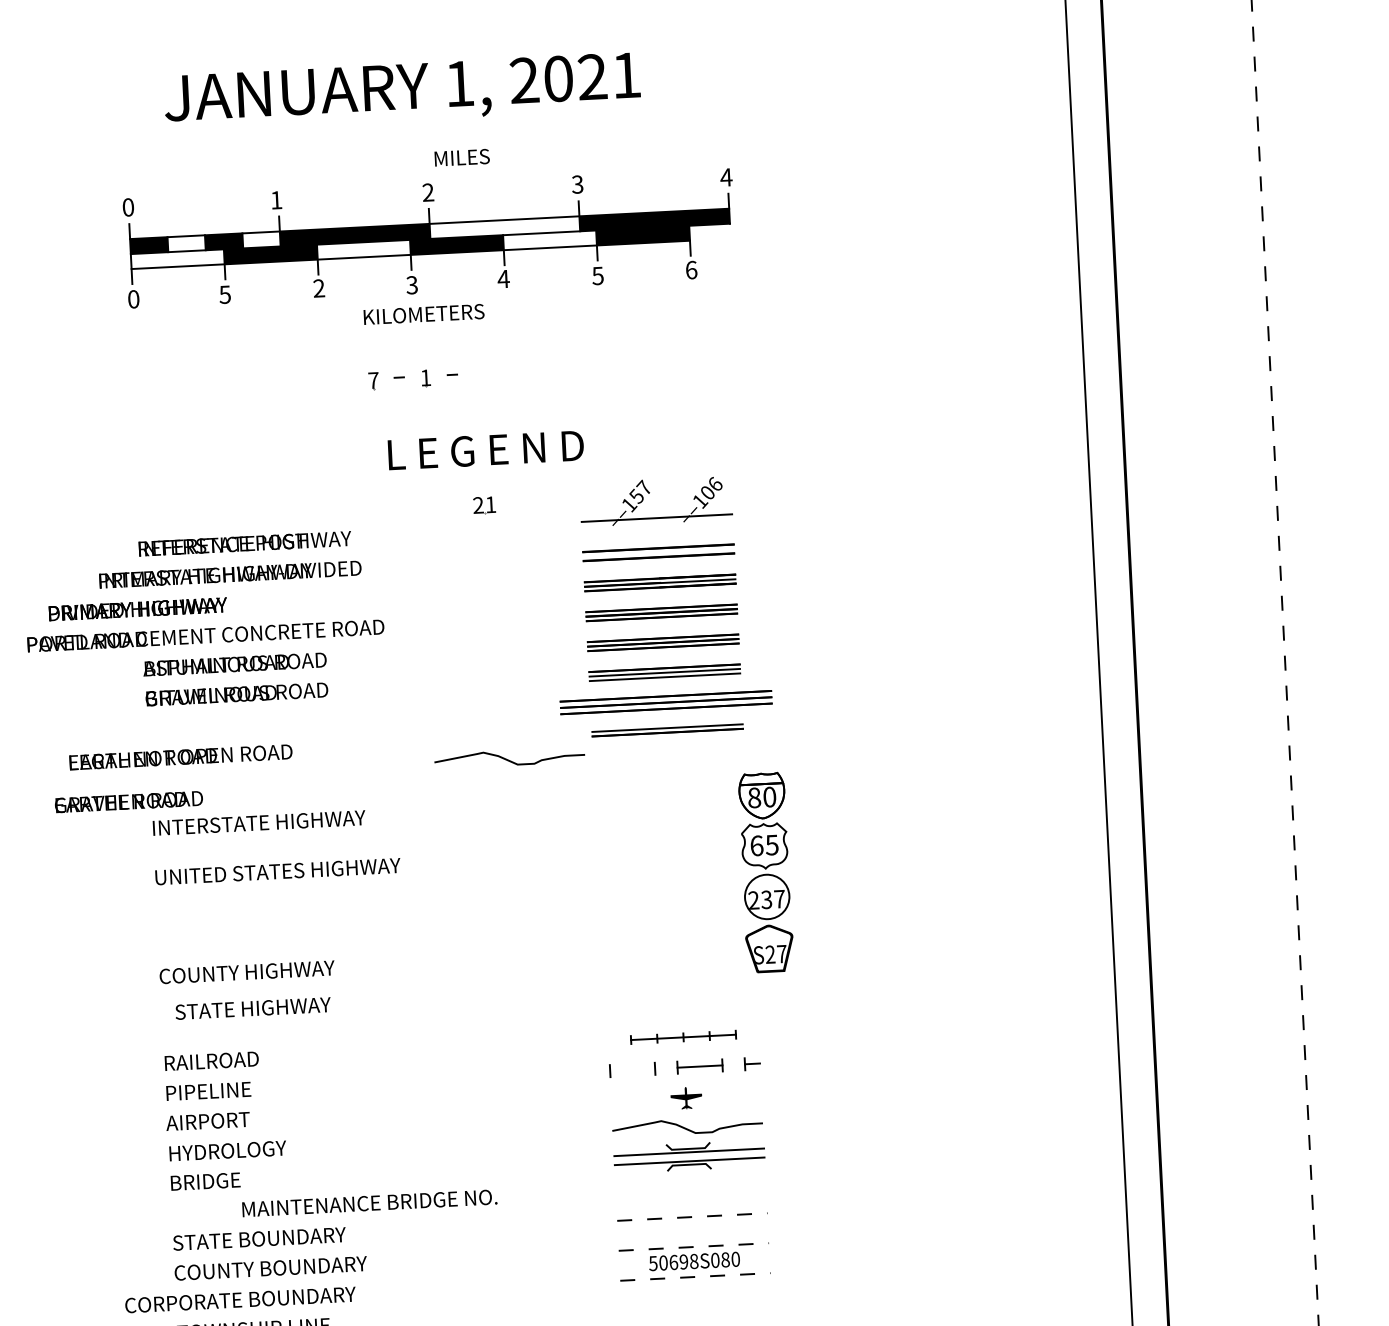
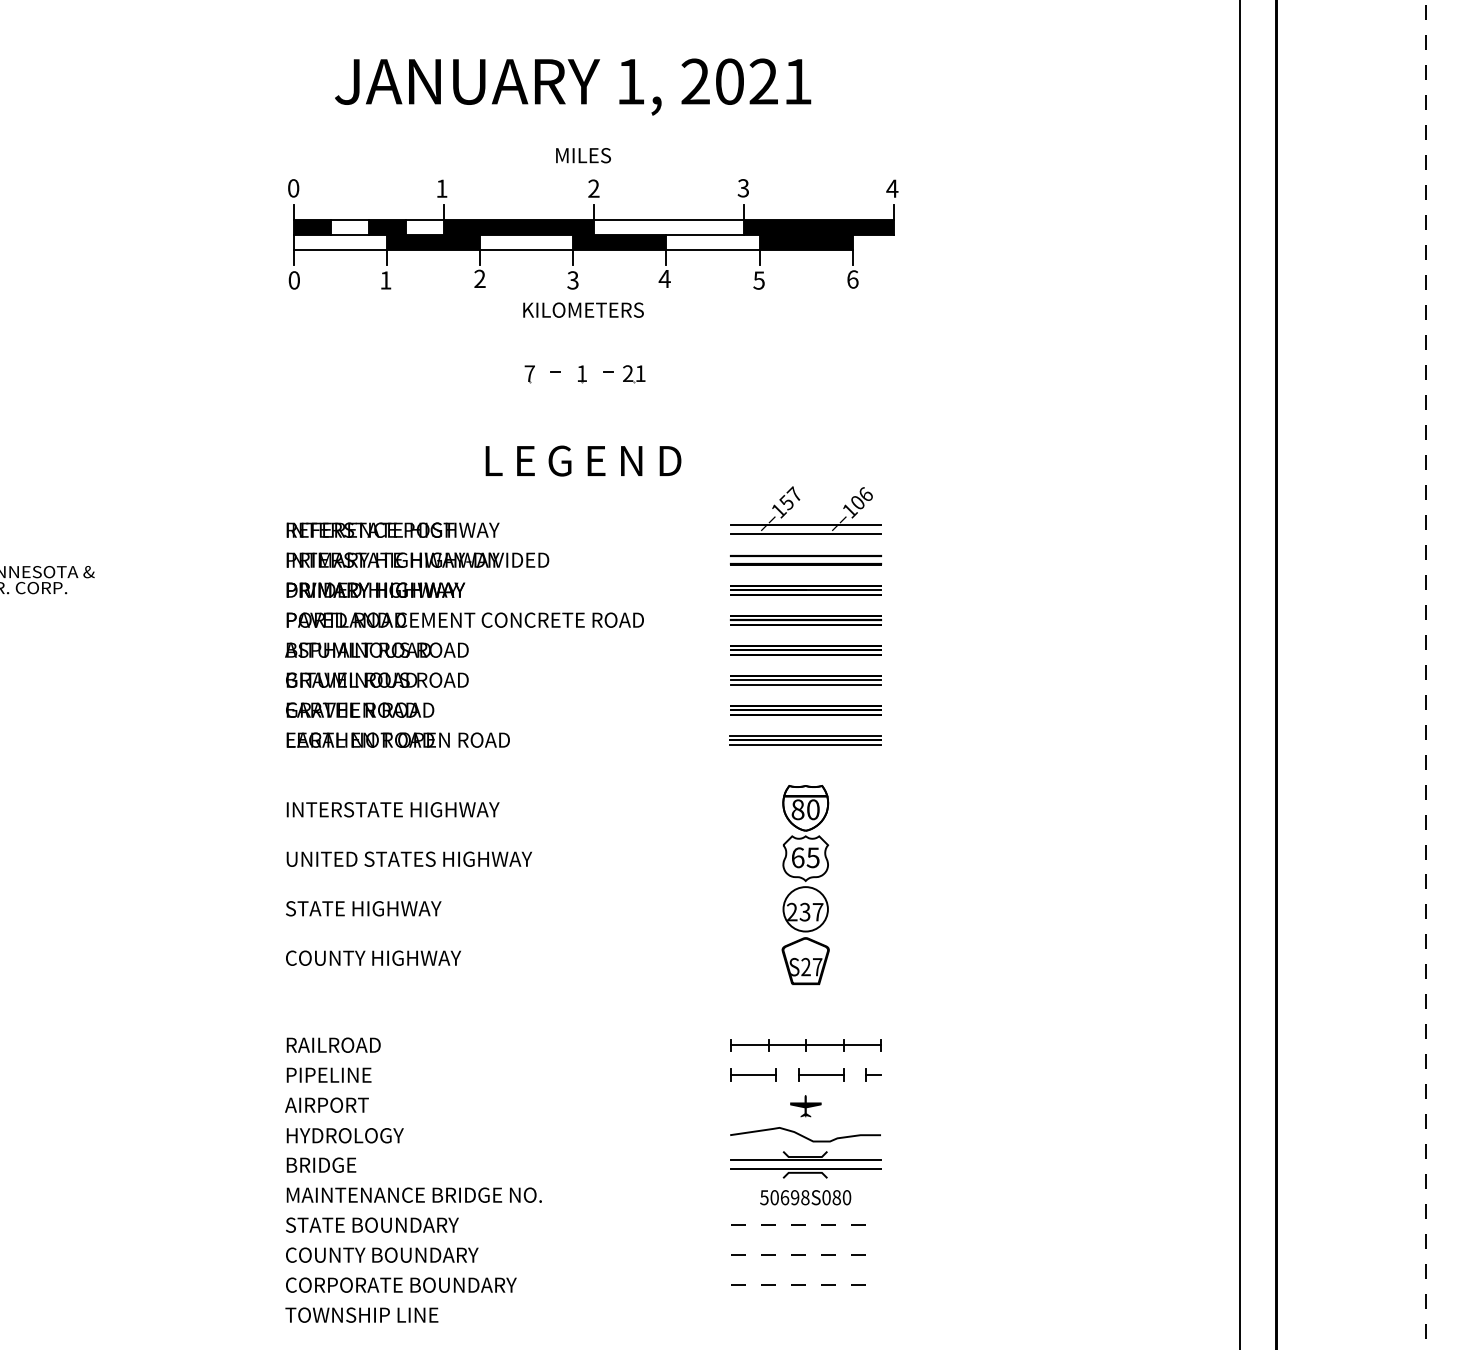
text: (462, 157) -> (583, 155), moved
text: (224, 294) -> (385, 280), 5 -> 1
text: (485, 449) -> (583, 460), moved
part: (484, 505) -> (634, 374), moved
line: (657, 527) -> (805, 534), added
text: (229, 573) -> (417, 559), moved
text: (137, 608) -> (375, 589), moved
text: (205, 635) -> (464, 619), moved
part: (666, 703) -> (805, 710), size x0.71
line: (667, 736) -> (805, 744), added
text: (180, 756) -> (397, 739), moved
curve: (509, 759) -> (646, 759), removed
text: (129, 801) -> (360, 709), moved
part: (765, 873) -> (805, 885), moved
text: (252, 1008) -> (363, 908), moved
part: (682, 1037) -> (805, 1045), size x1.43
line: (632, 1070) -> (753, 1075), added
text: (368, 1202) -> (413, 1194), moved
text: (694, 1261) -> (805, 1197), moved
text: (240, 1299) -> (401, 1284), moved

